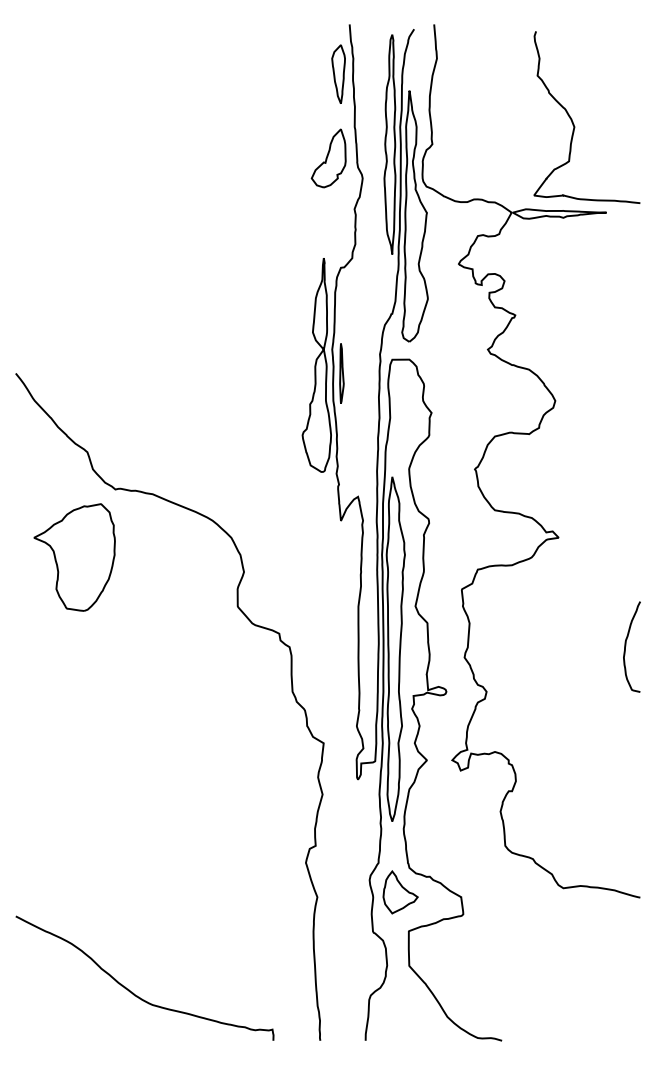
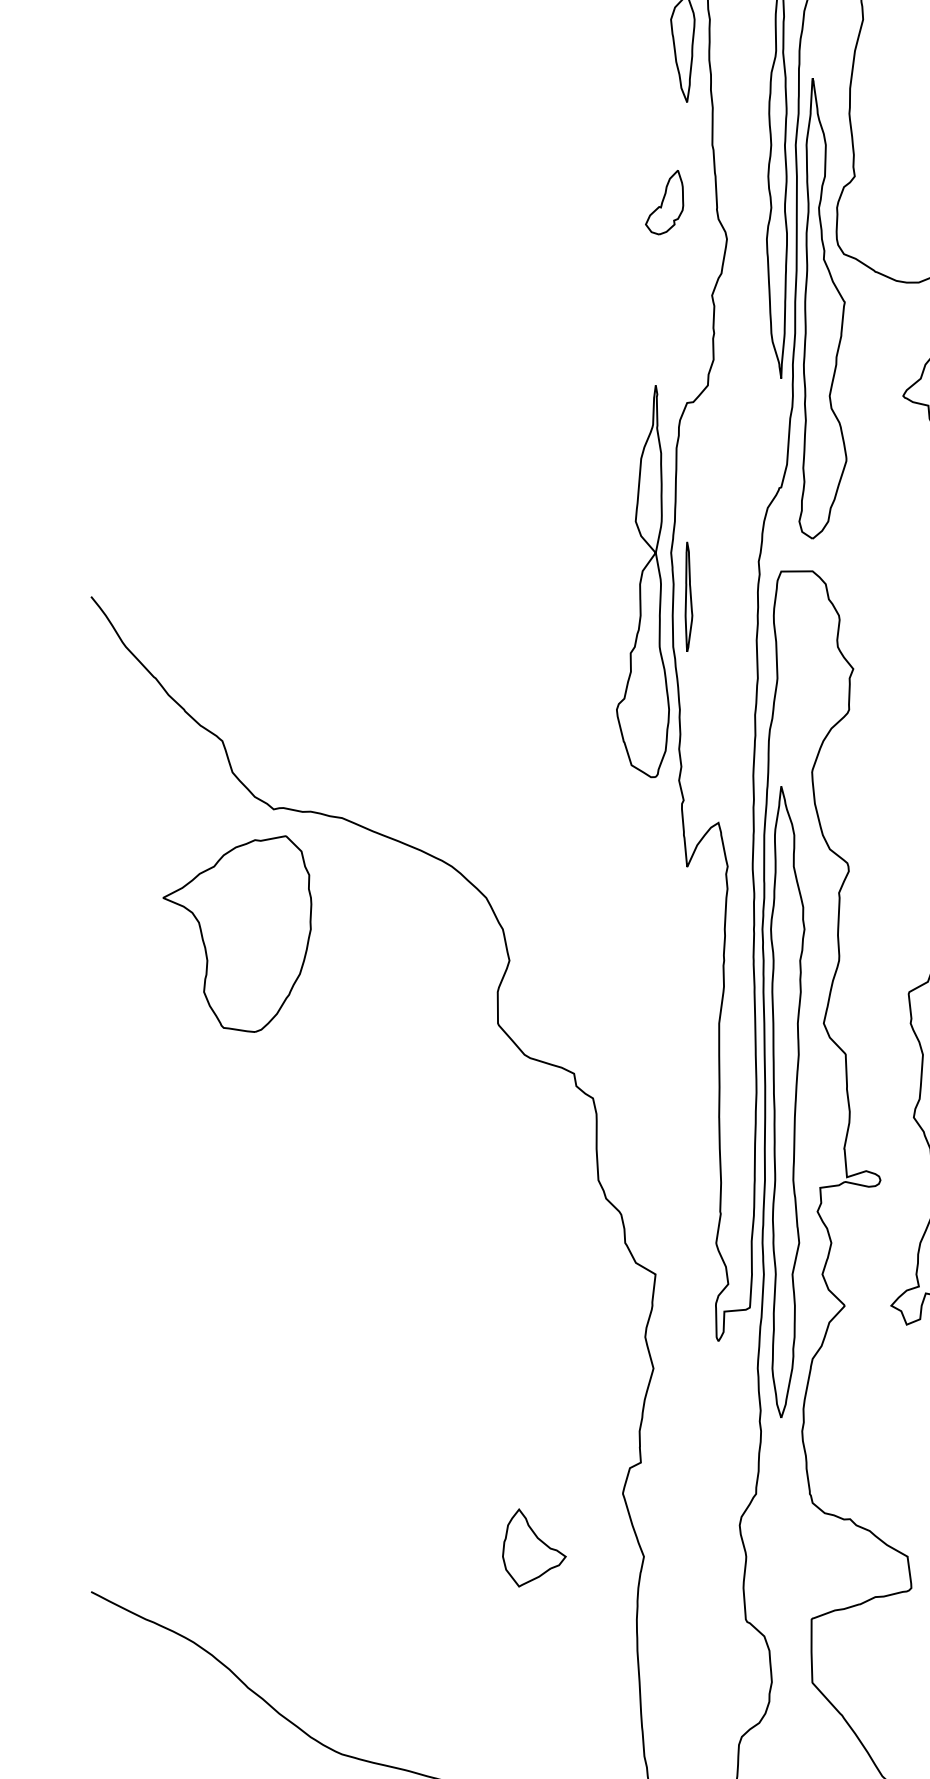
part: (328, 158) -> (664, 202), size x0.6
part: (74, 557) -> (237, 934), moved
part: (400, 892) -> (534, 1548), moved

